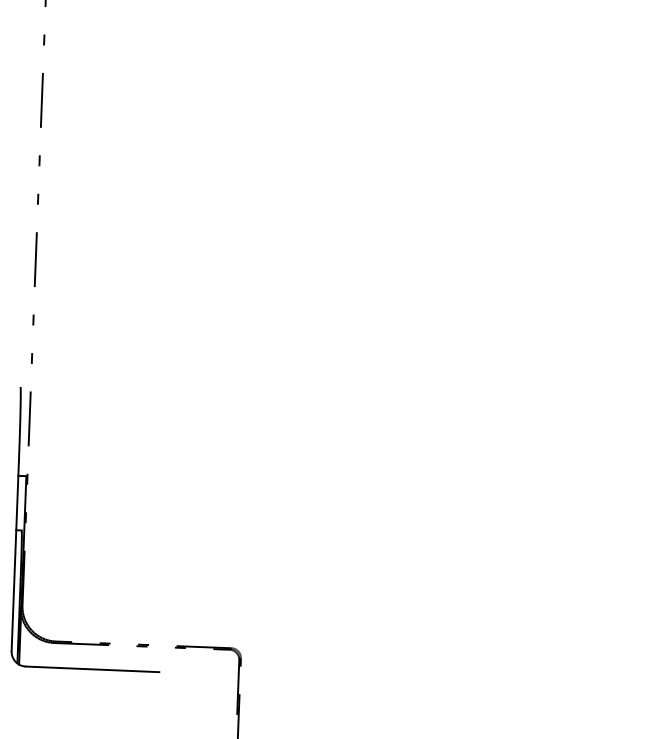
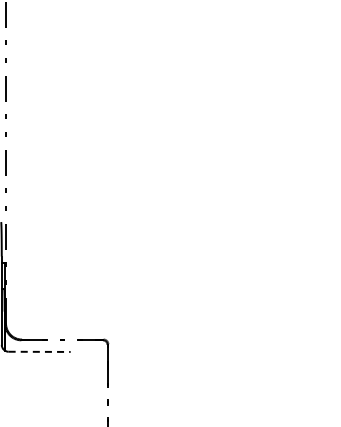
line: (94, 668) -> (40, 351), solid -> dashed

